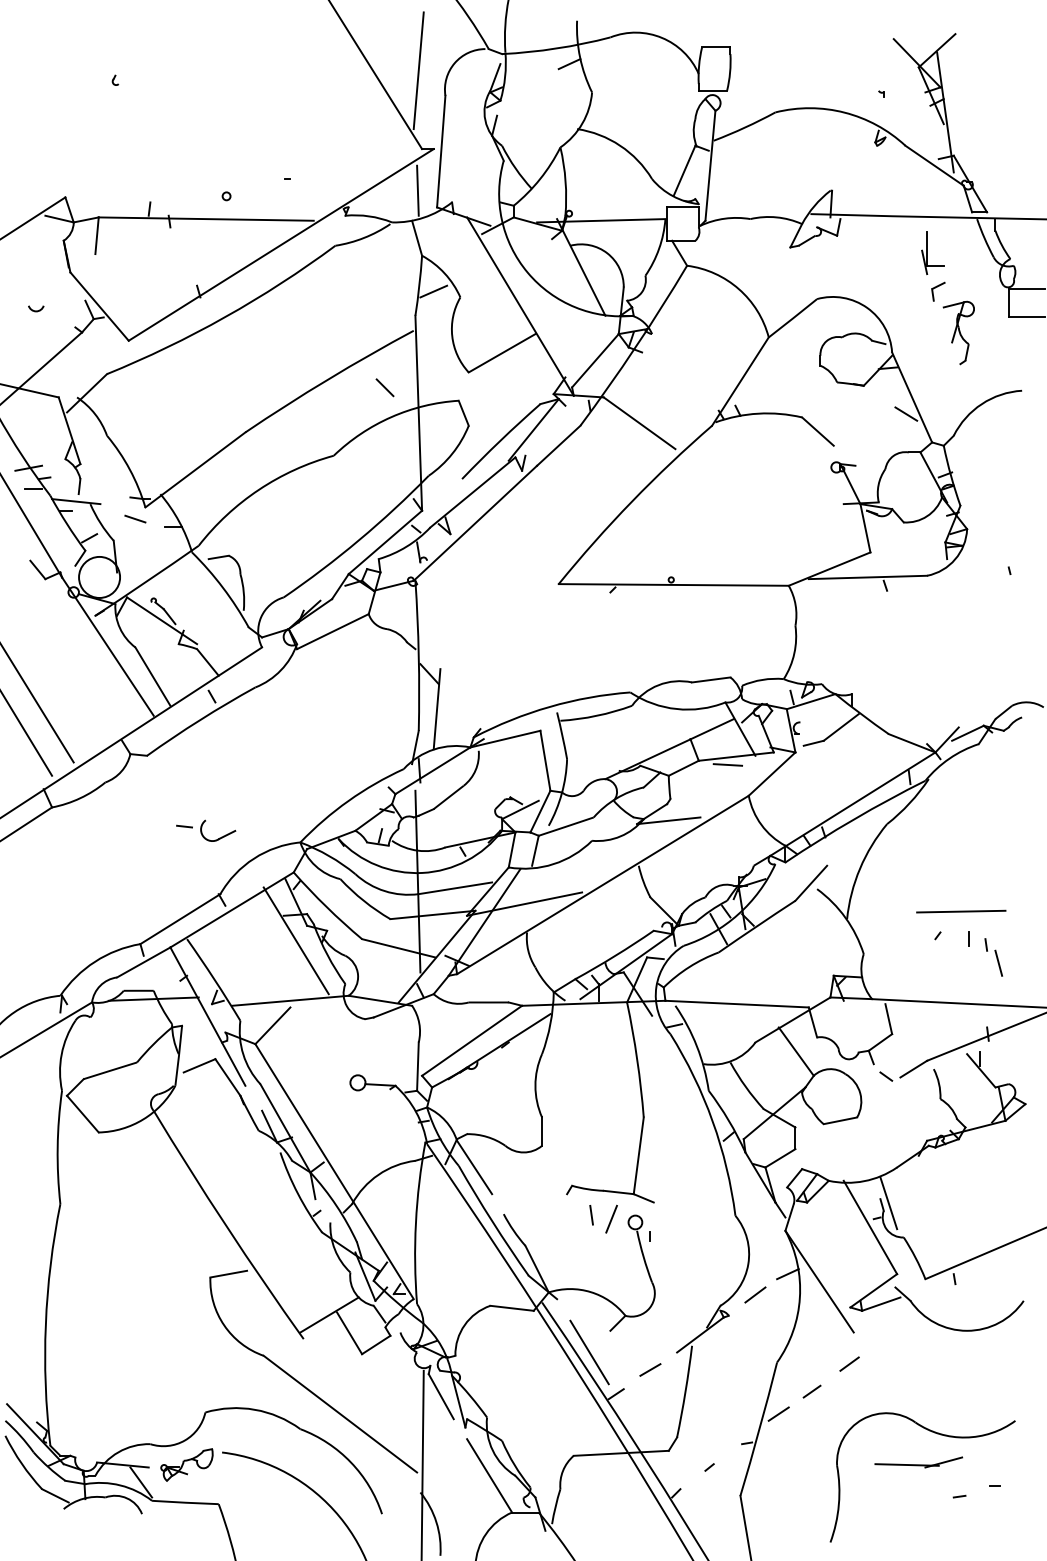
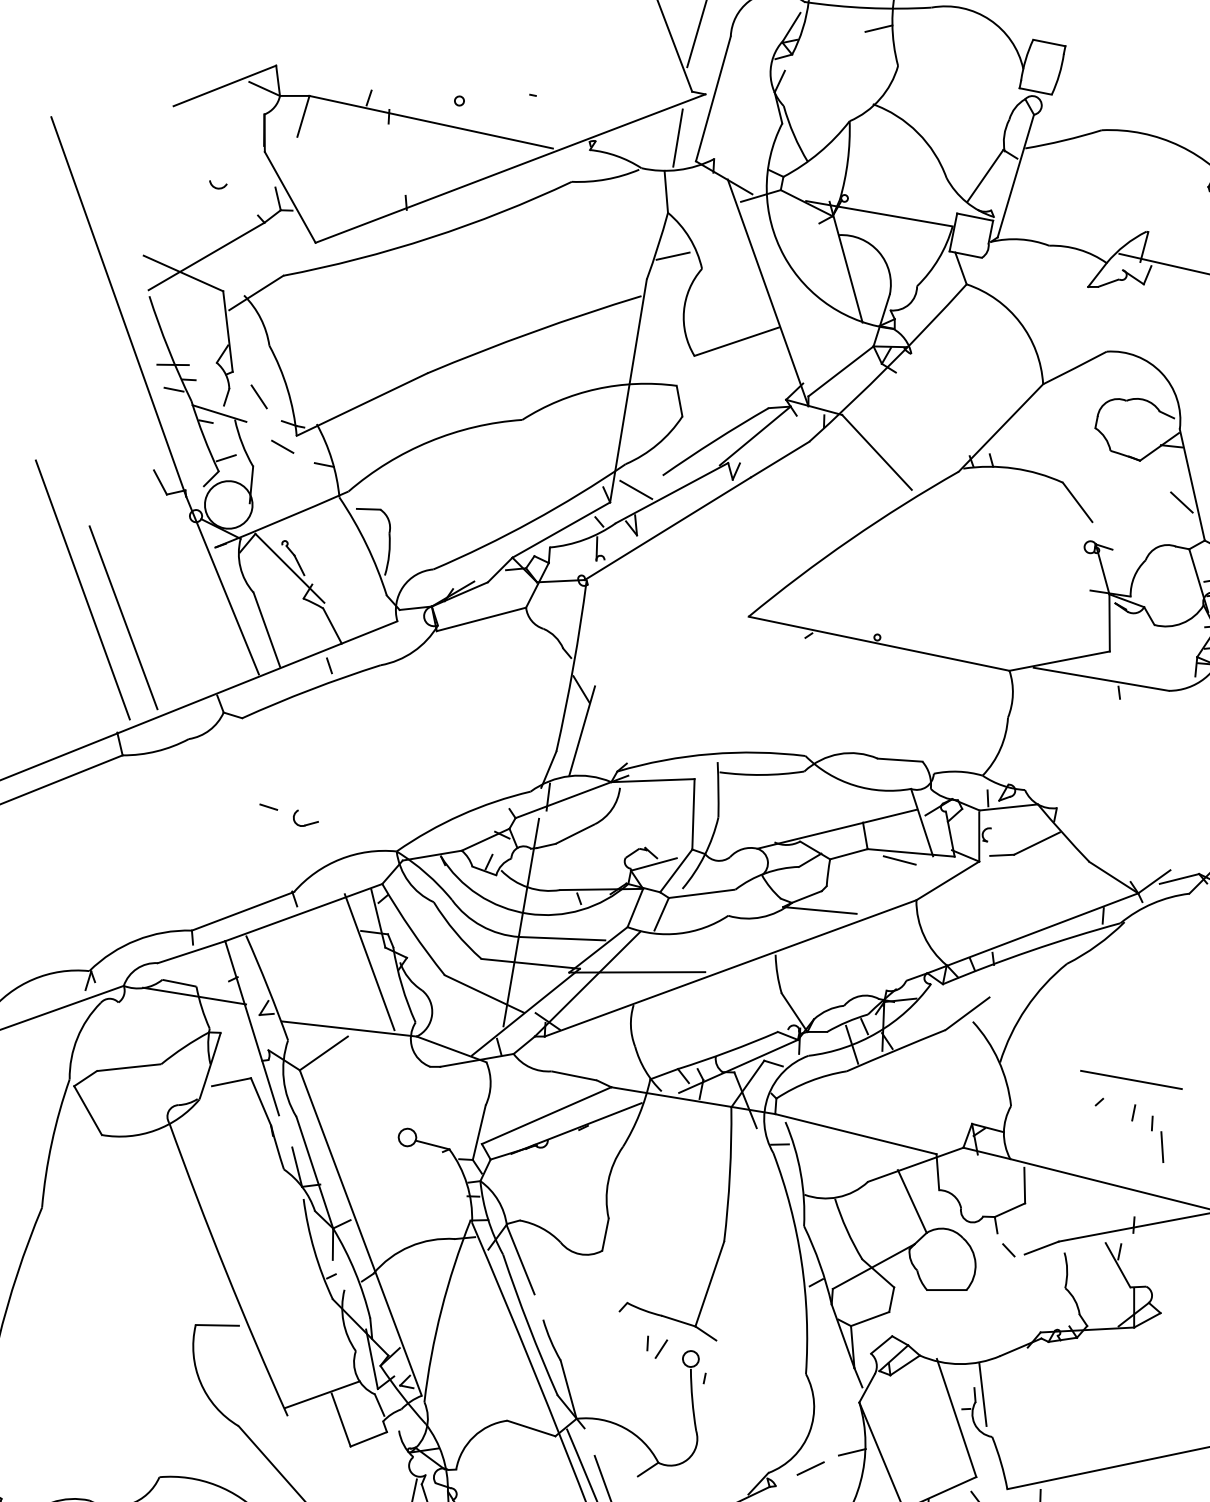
line: (384, 387) -> (258, 396), moved
line: (442, 495) -> (636, 489), added
part: (217, 830) -> (305, 819), size x0.62
part: (603, 1218) -> (655, 1347), size x0.62

